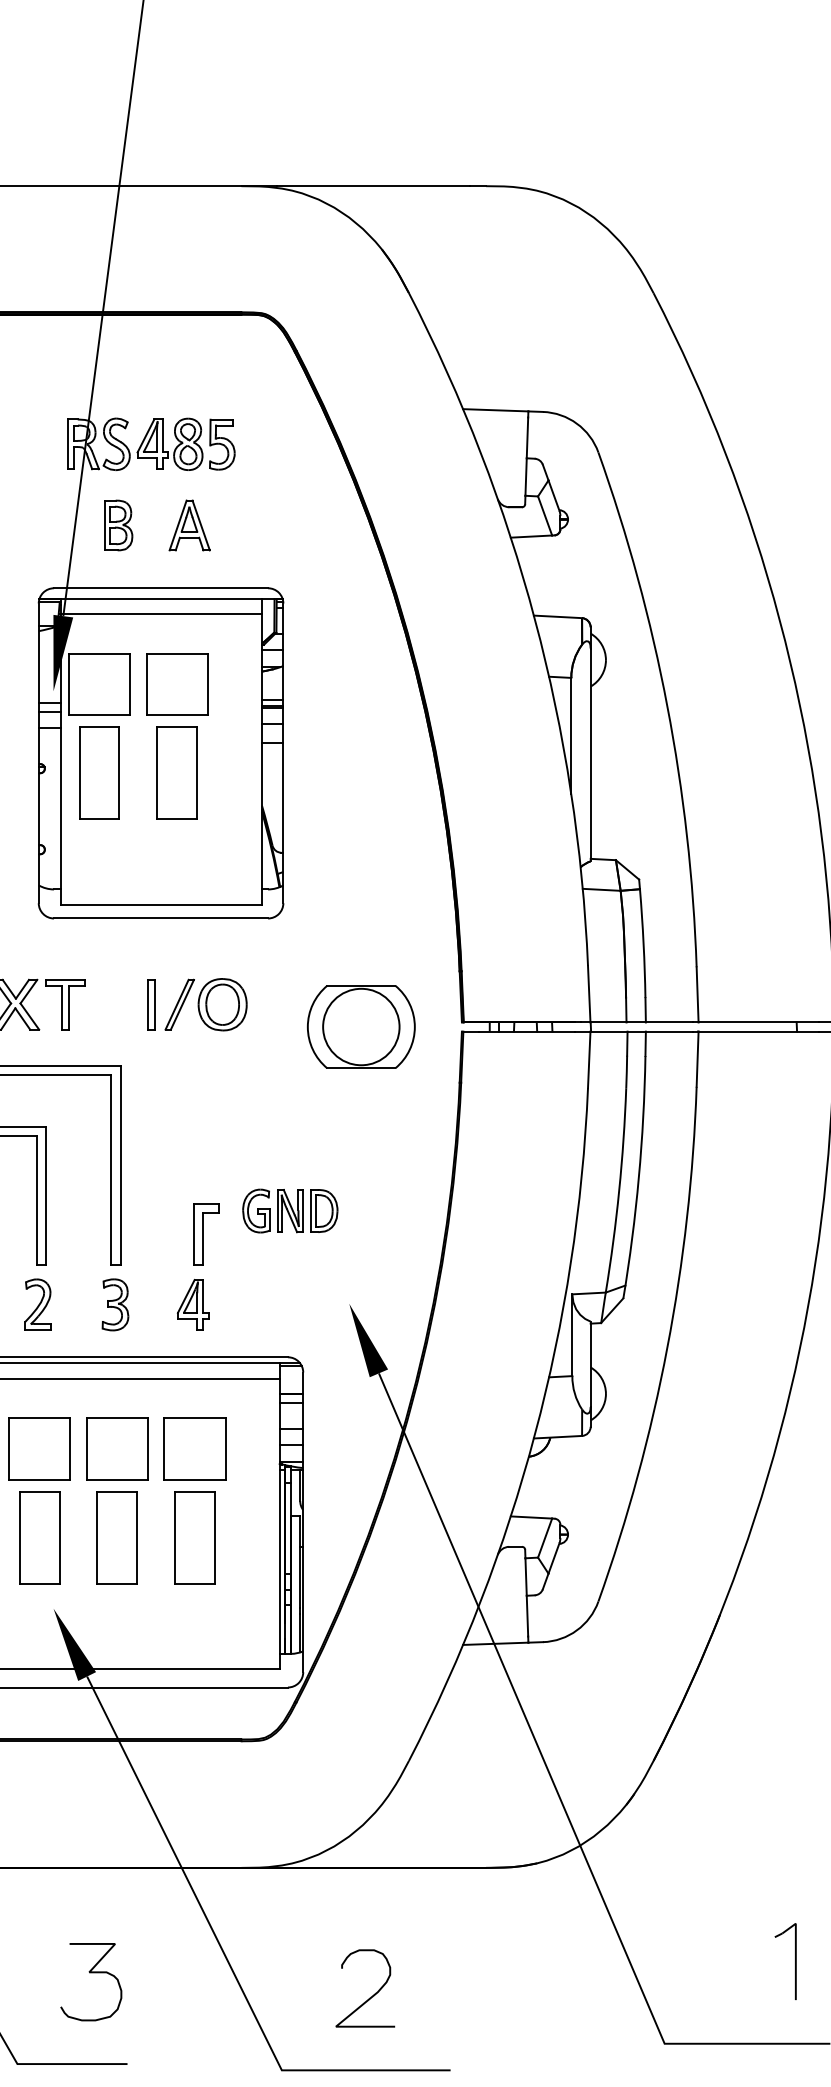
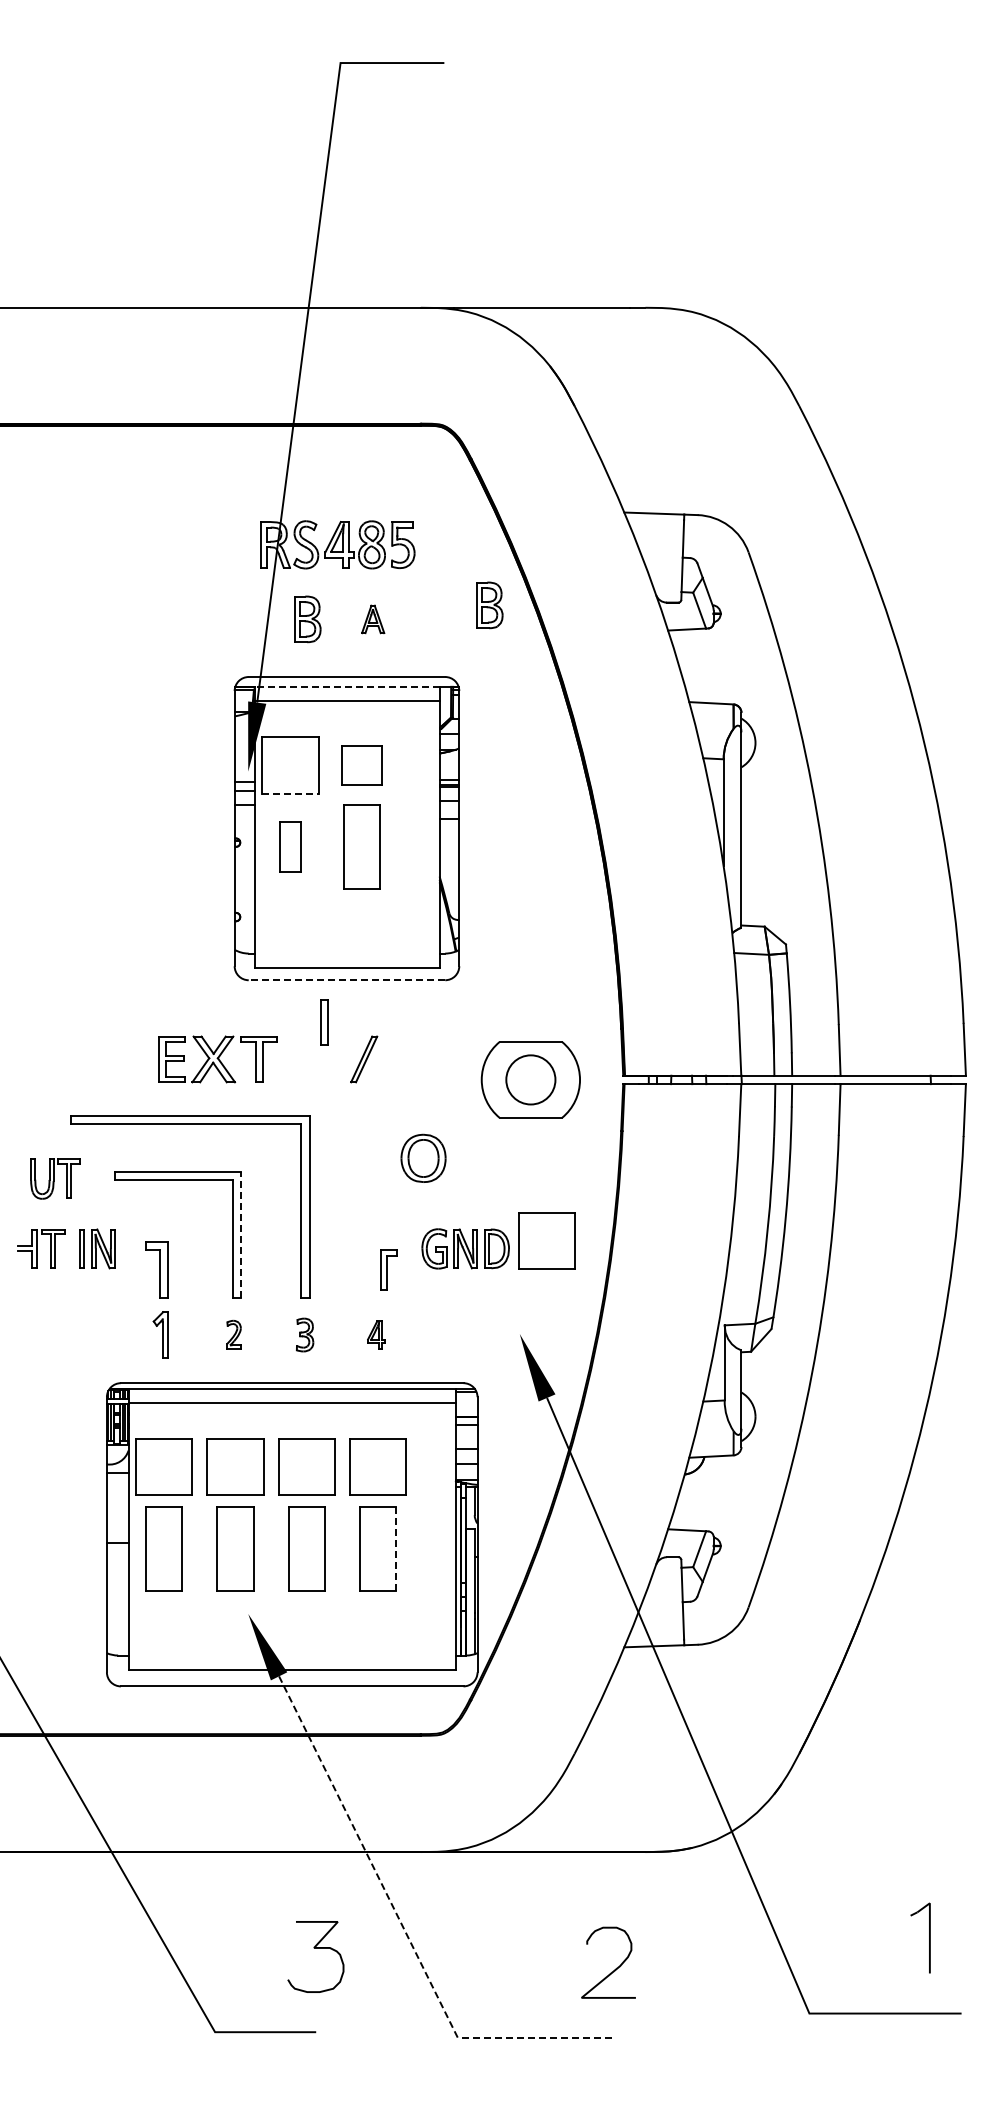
part: (316, 510) -> (489, 605), added
part: (188, 525) -> (372, 619), size x0.6
line: (160, 598) -> (346, 686), solid -> dashed
part: (176, 684) -> (361, 765), size x0.7
line: (100, 715) -> (291, 793), solid -> dashed
part: (99, 772) -> (290, 846), size x0.6
line: (160, 918) -> (346, 980), solid -> dashed
part: (222, 1003) -> (423, 1157), moved
part: (151, 1004) -> (324, 1022), moved
circle: (360, 1026) -> (530, 1079), size x0.7
line: (46, 1195) -> (241, 1234), solid -> dashed
part: (378, 1201) -> (546, 1240), added
part: (206, 1233) -> (388, 1269), size x0.7
part: (37, 1304) -> (233, 1334), size x0.6
part: (114, 1304) -> (304, 1334), size x0.7
part: (193, 1304) -> (376, 1334), size x0.6
line: (214, 1537) -> (396, 1548), solid -> dashed
line: (222, 1948) -> (403, 1926), solid -> dashed
curve: (90, 1972) -> (315, 1948), moved
curve: (372, 1994) -> (615, 1968), moved

